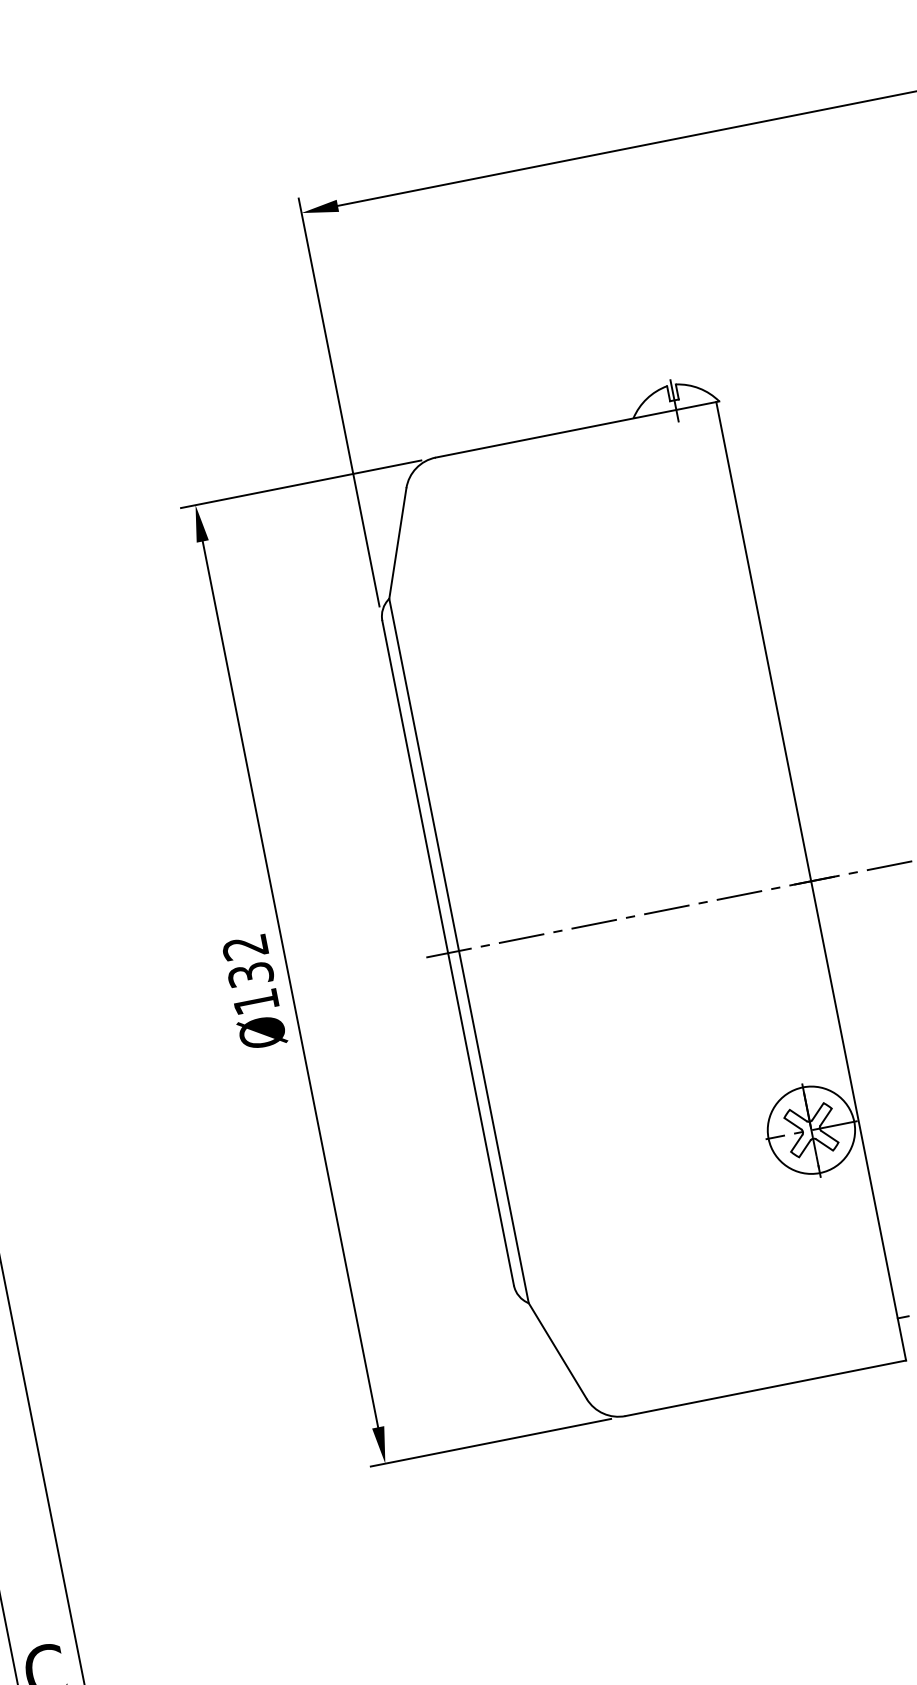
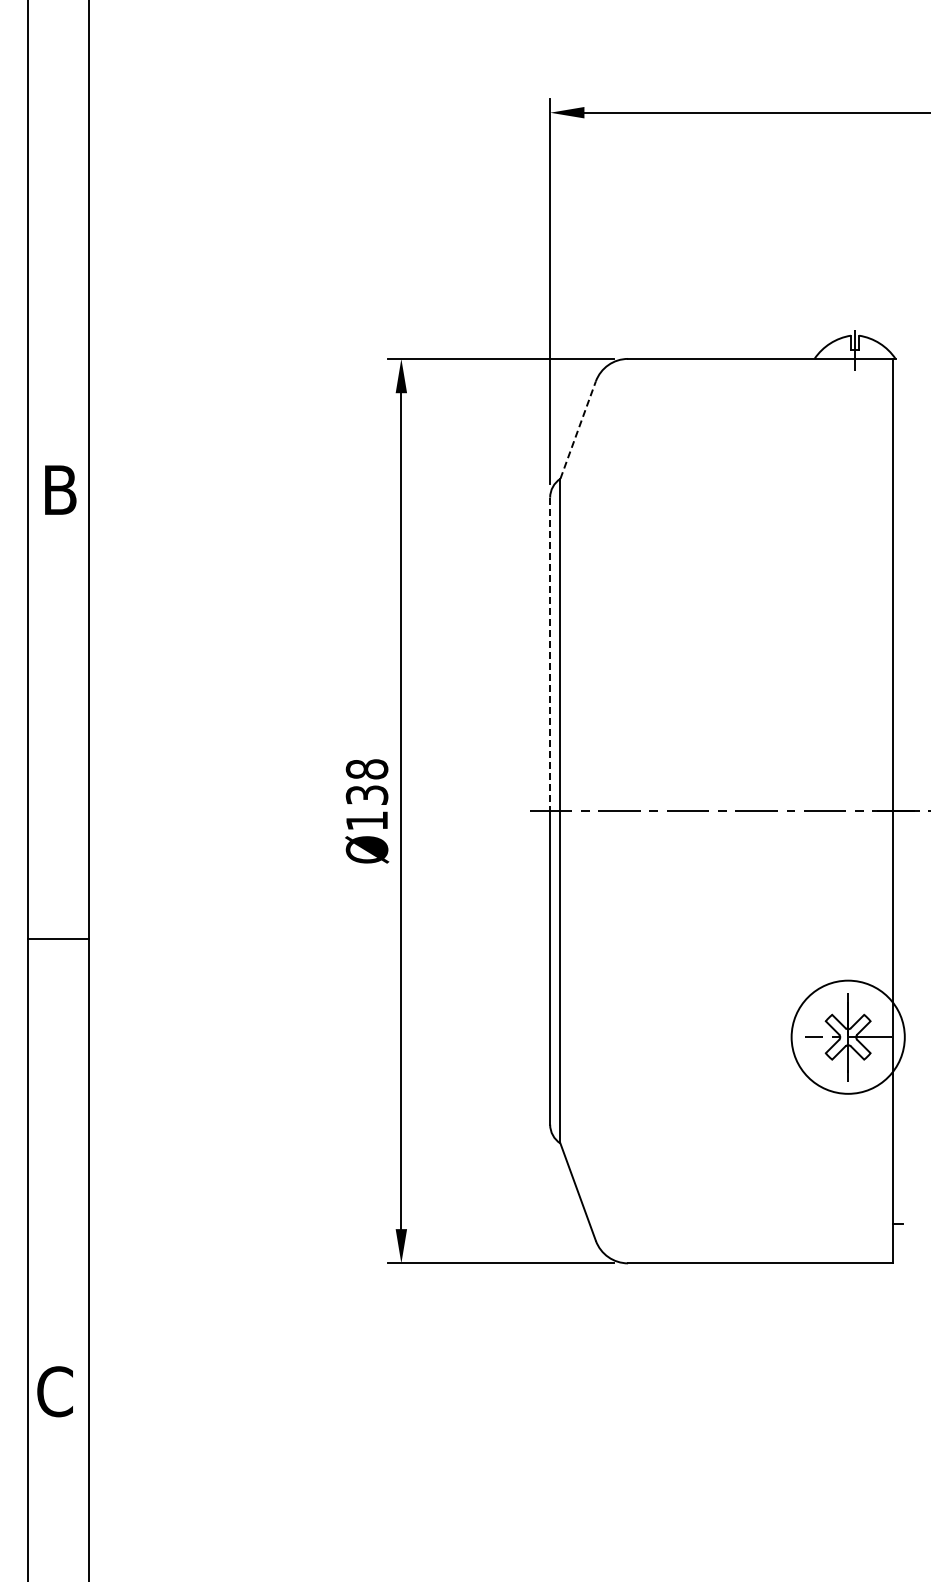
line: (398, 543) -> (578, 430), solid -> dashed
line: (415, 787) -> (550, 654), solid -> dashed
text: (244, 947) -> (366, 769), Ø132 -> Ø138
circle: (810, 1129) -> (847, 1036), size x1.4

